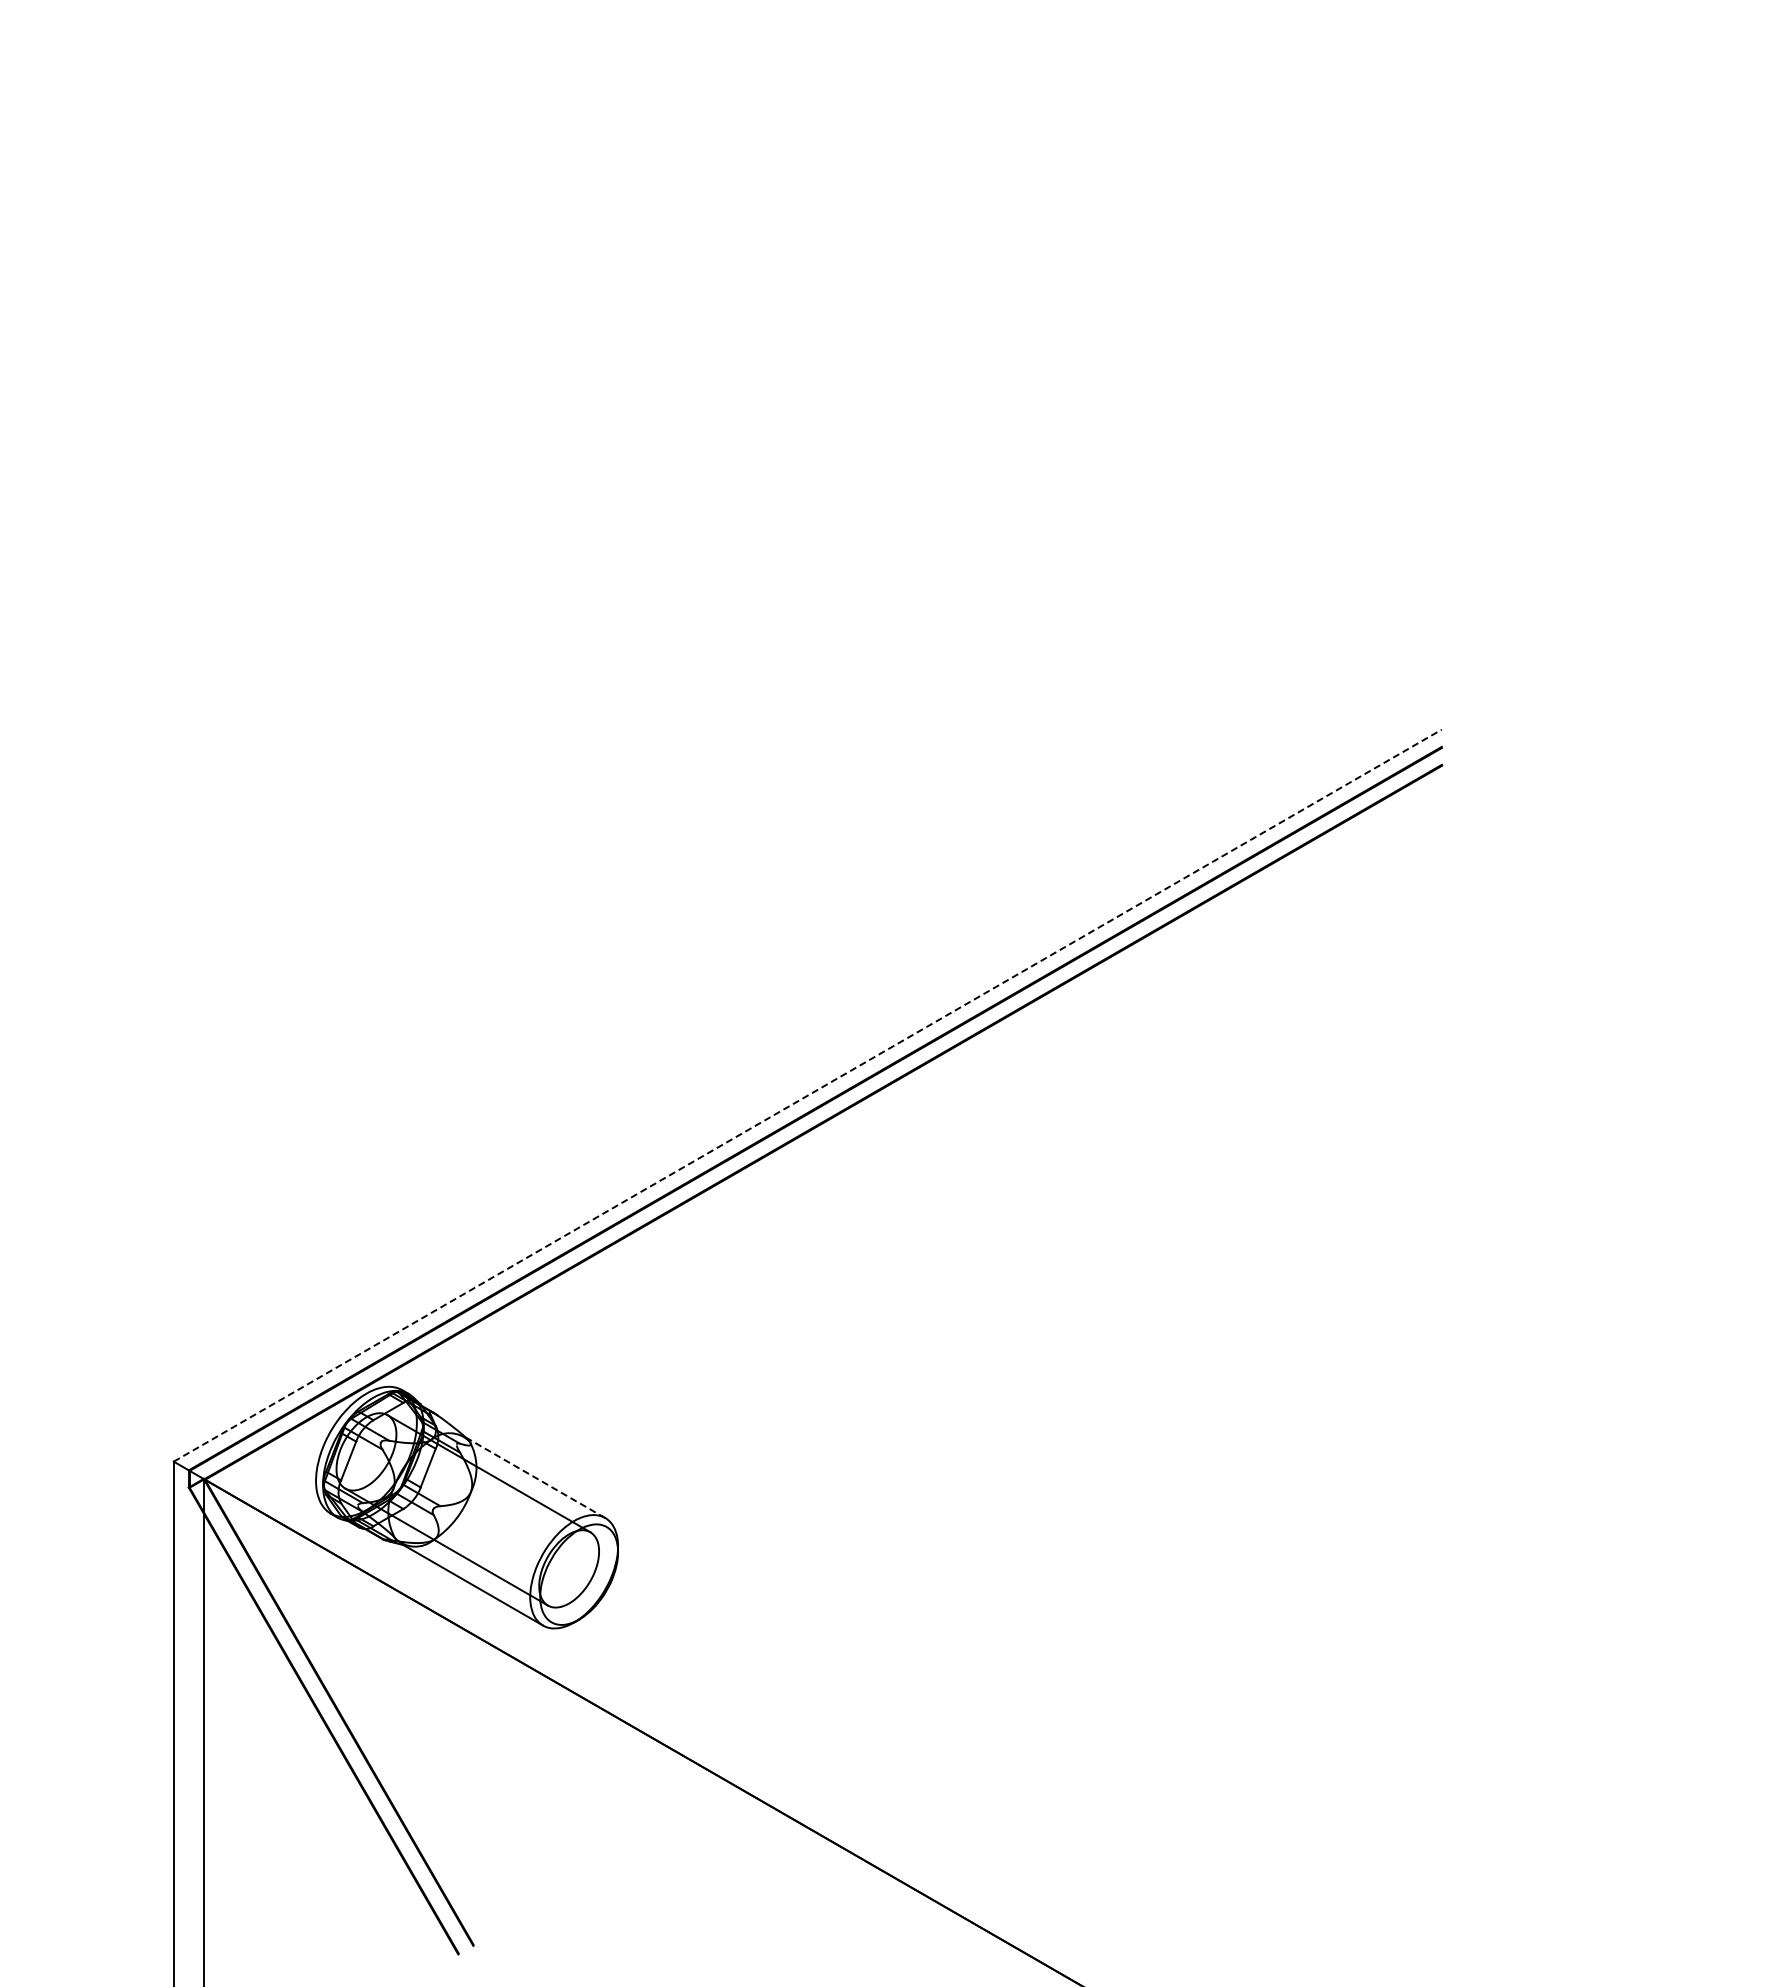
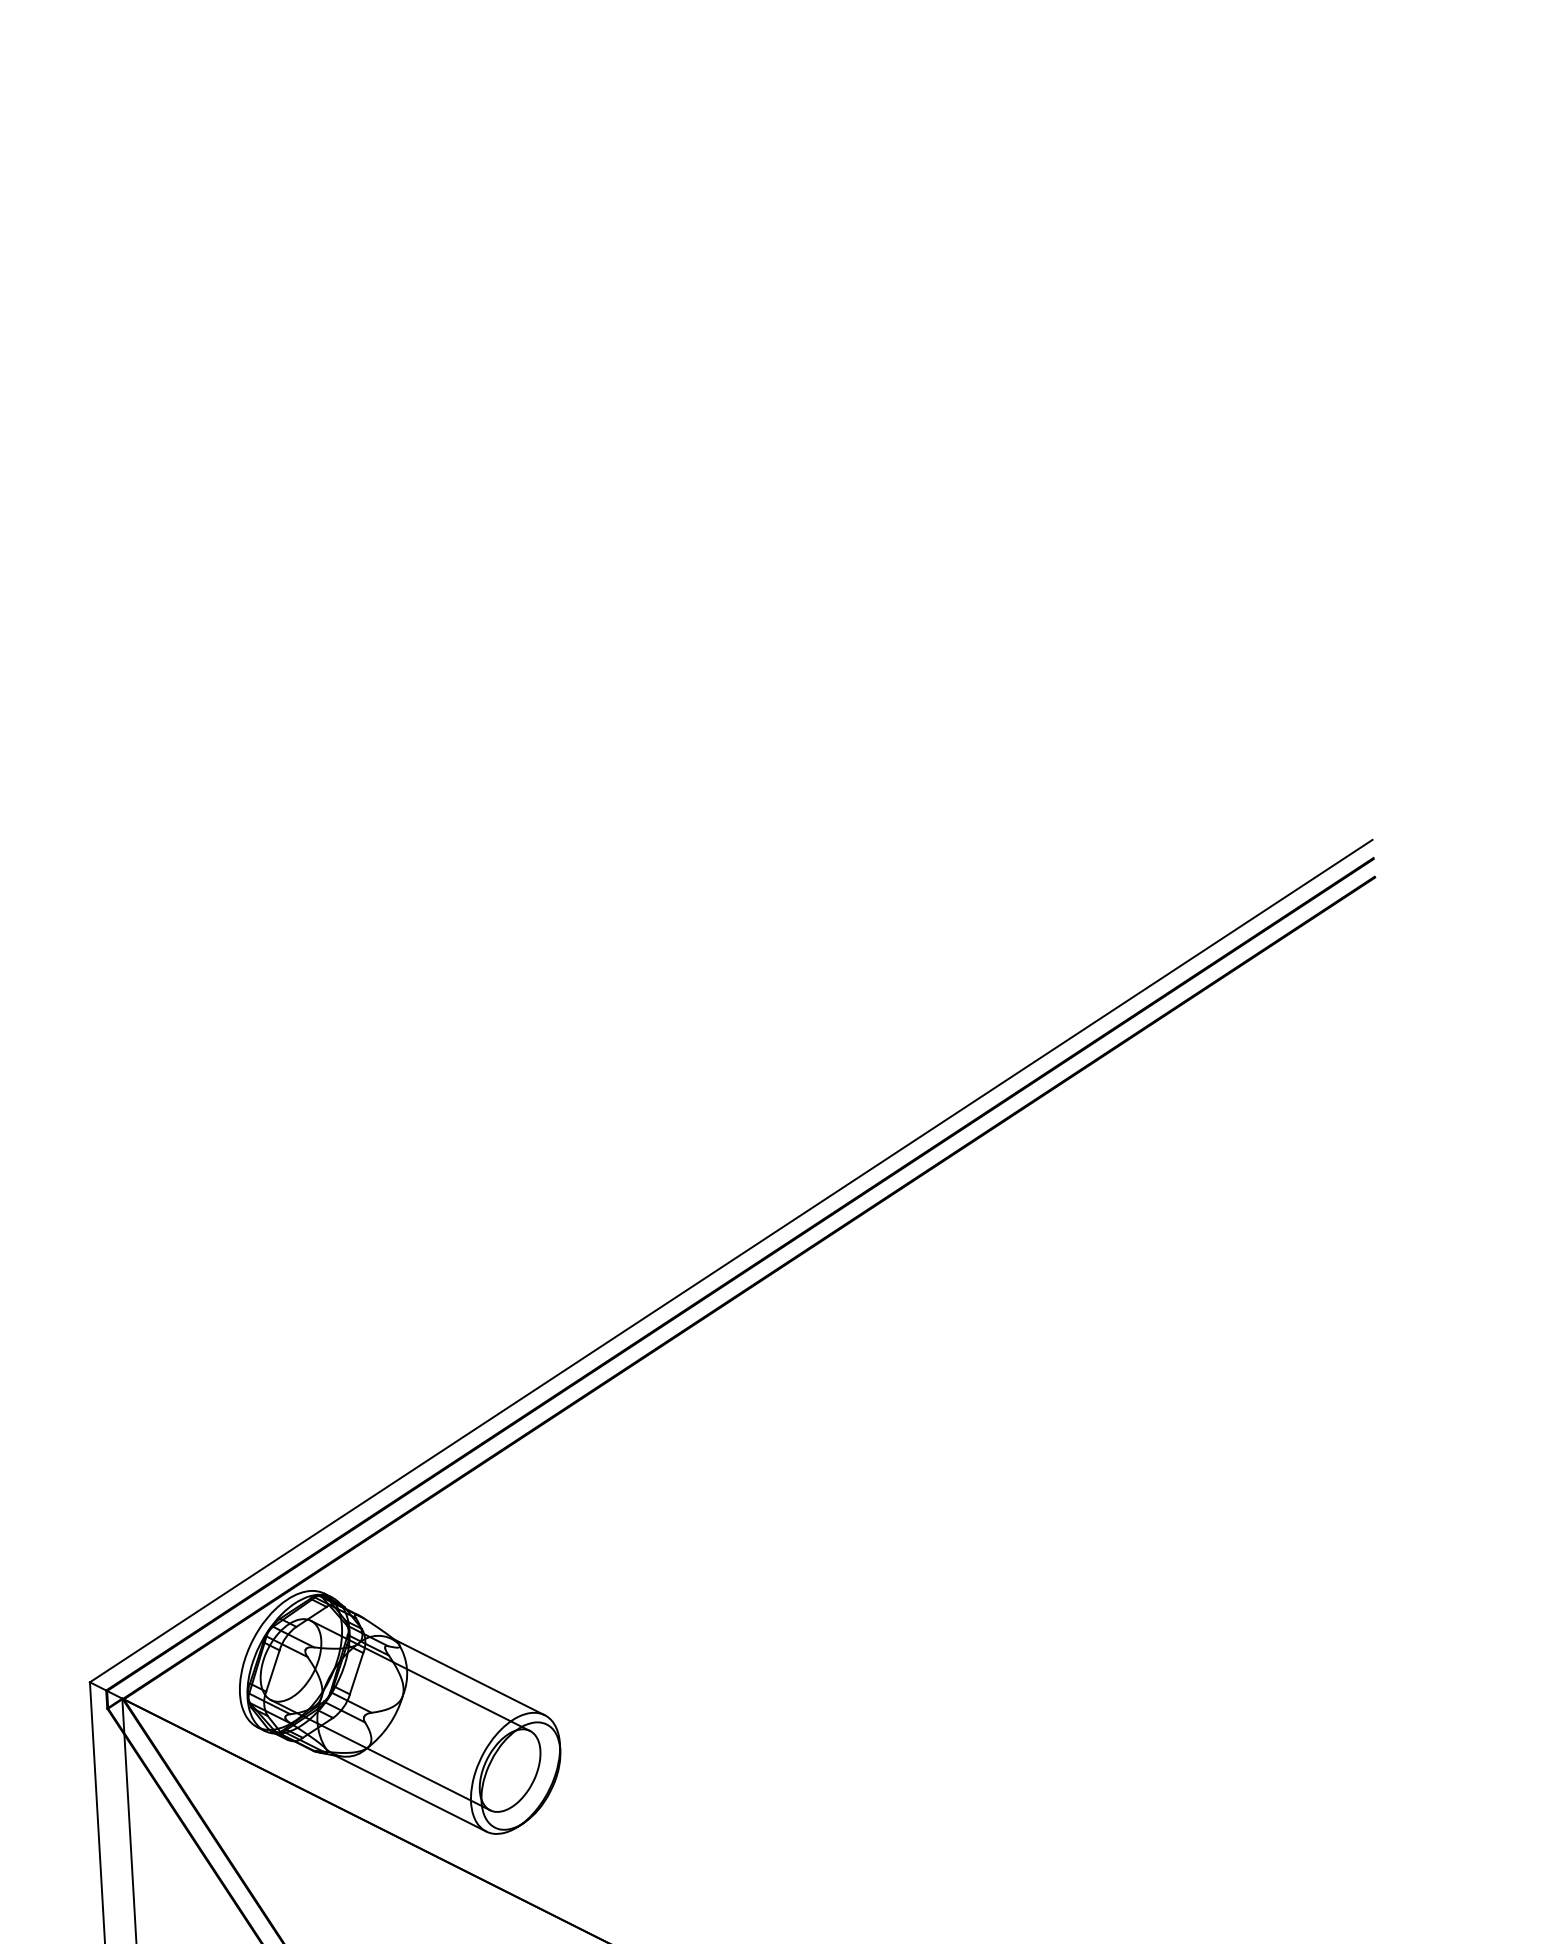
line: (808, 1095) -> (731, 1260), dashed -> solid
line: (534, 1477) -> (468, 1677), dashed -> solid

